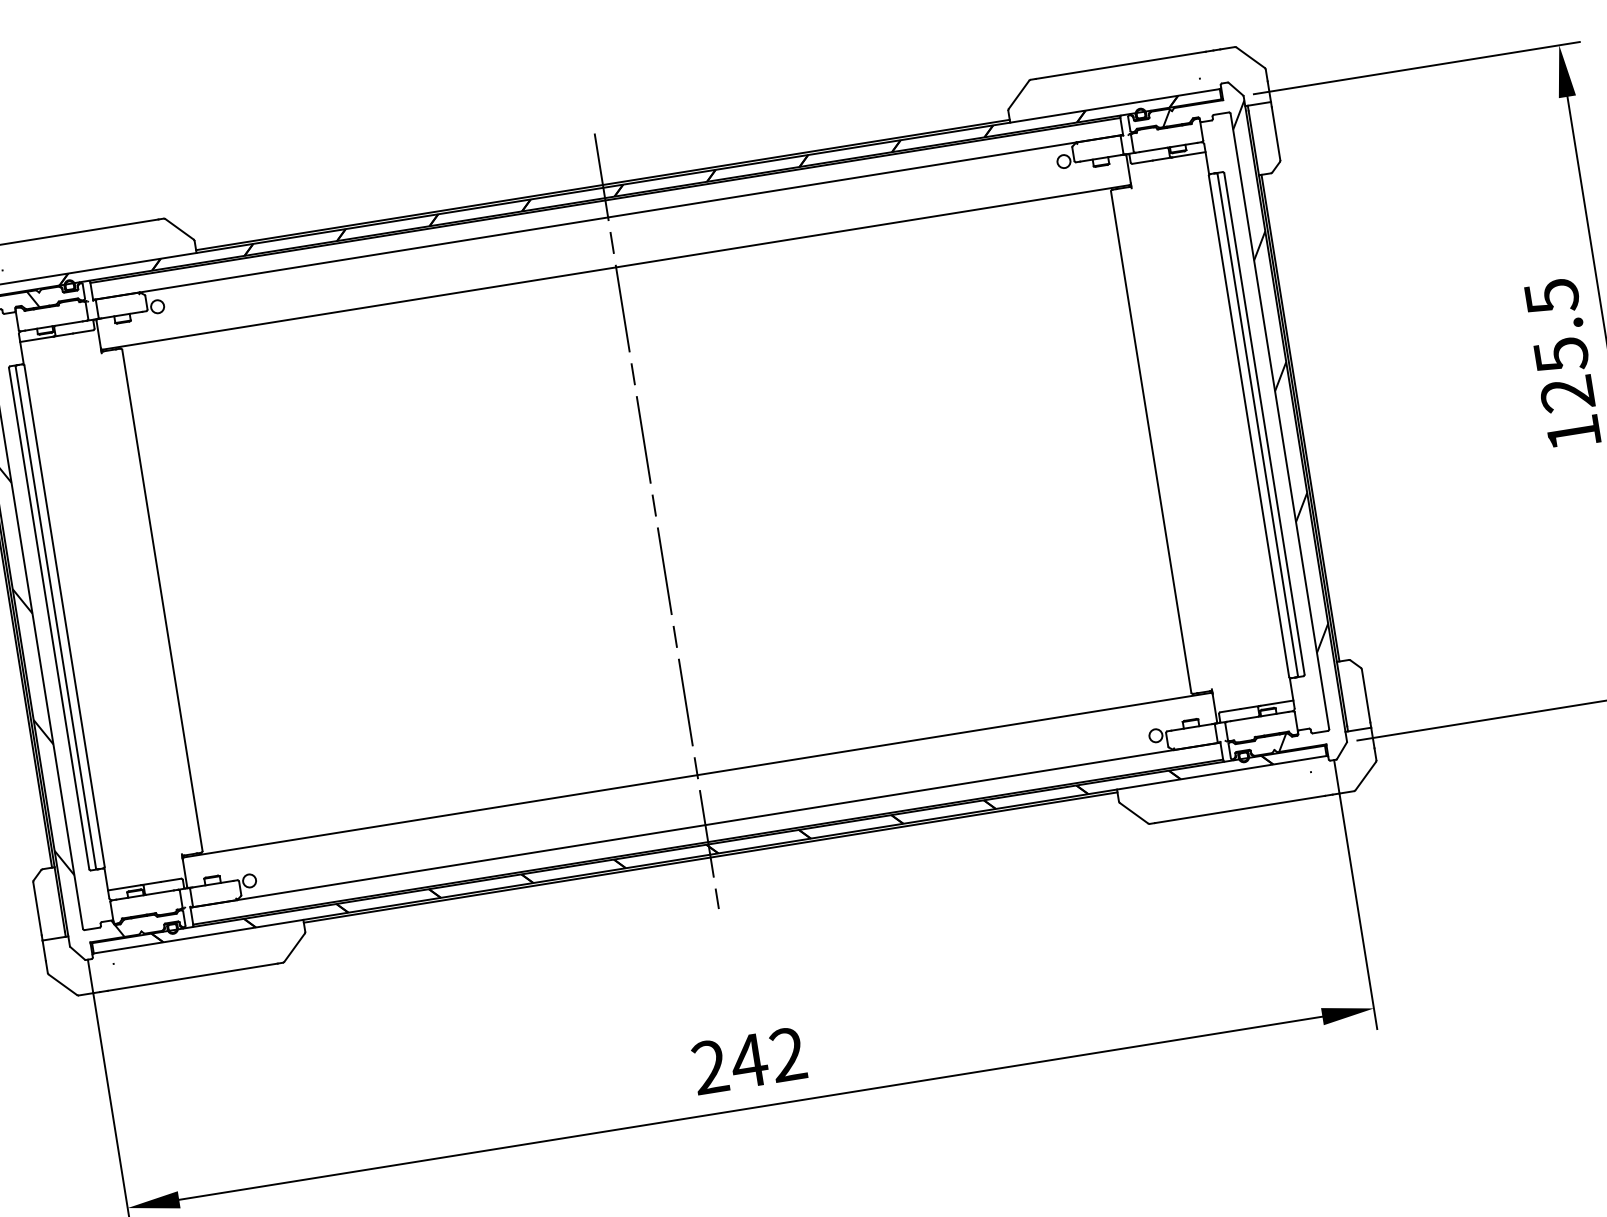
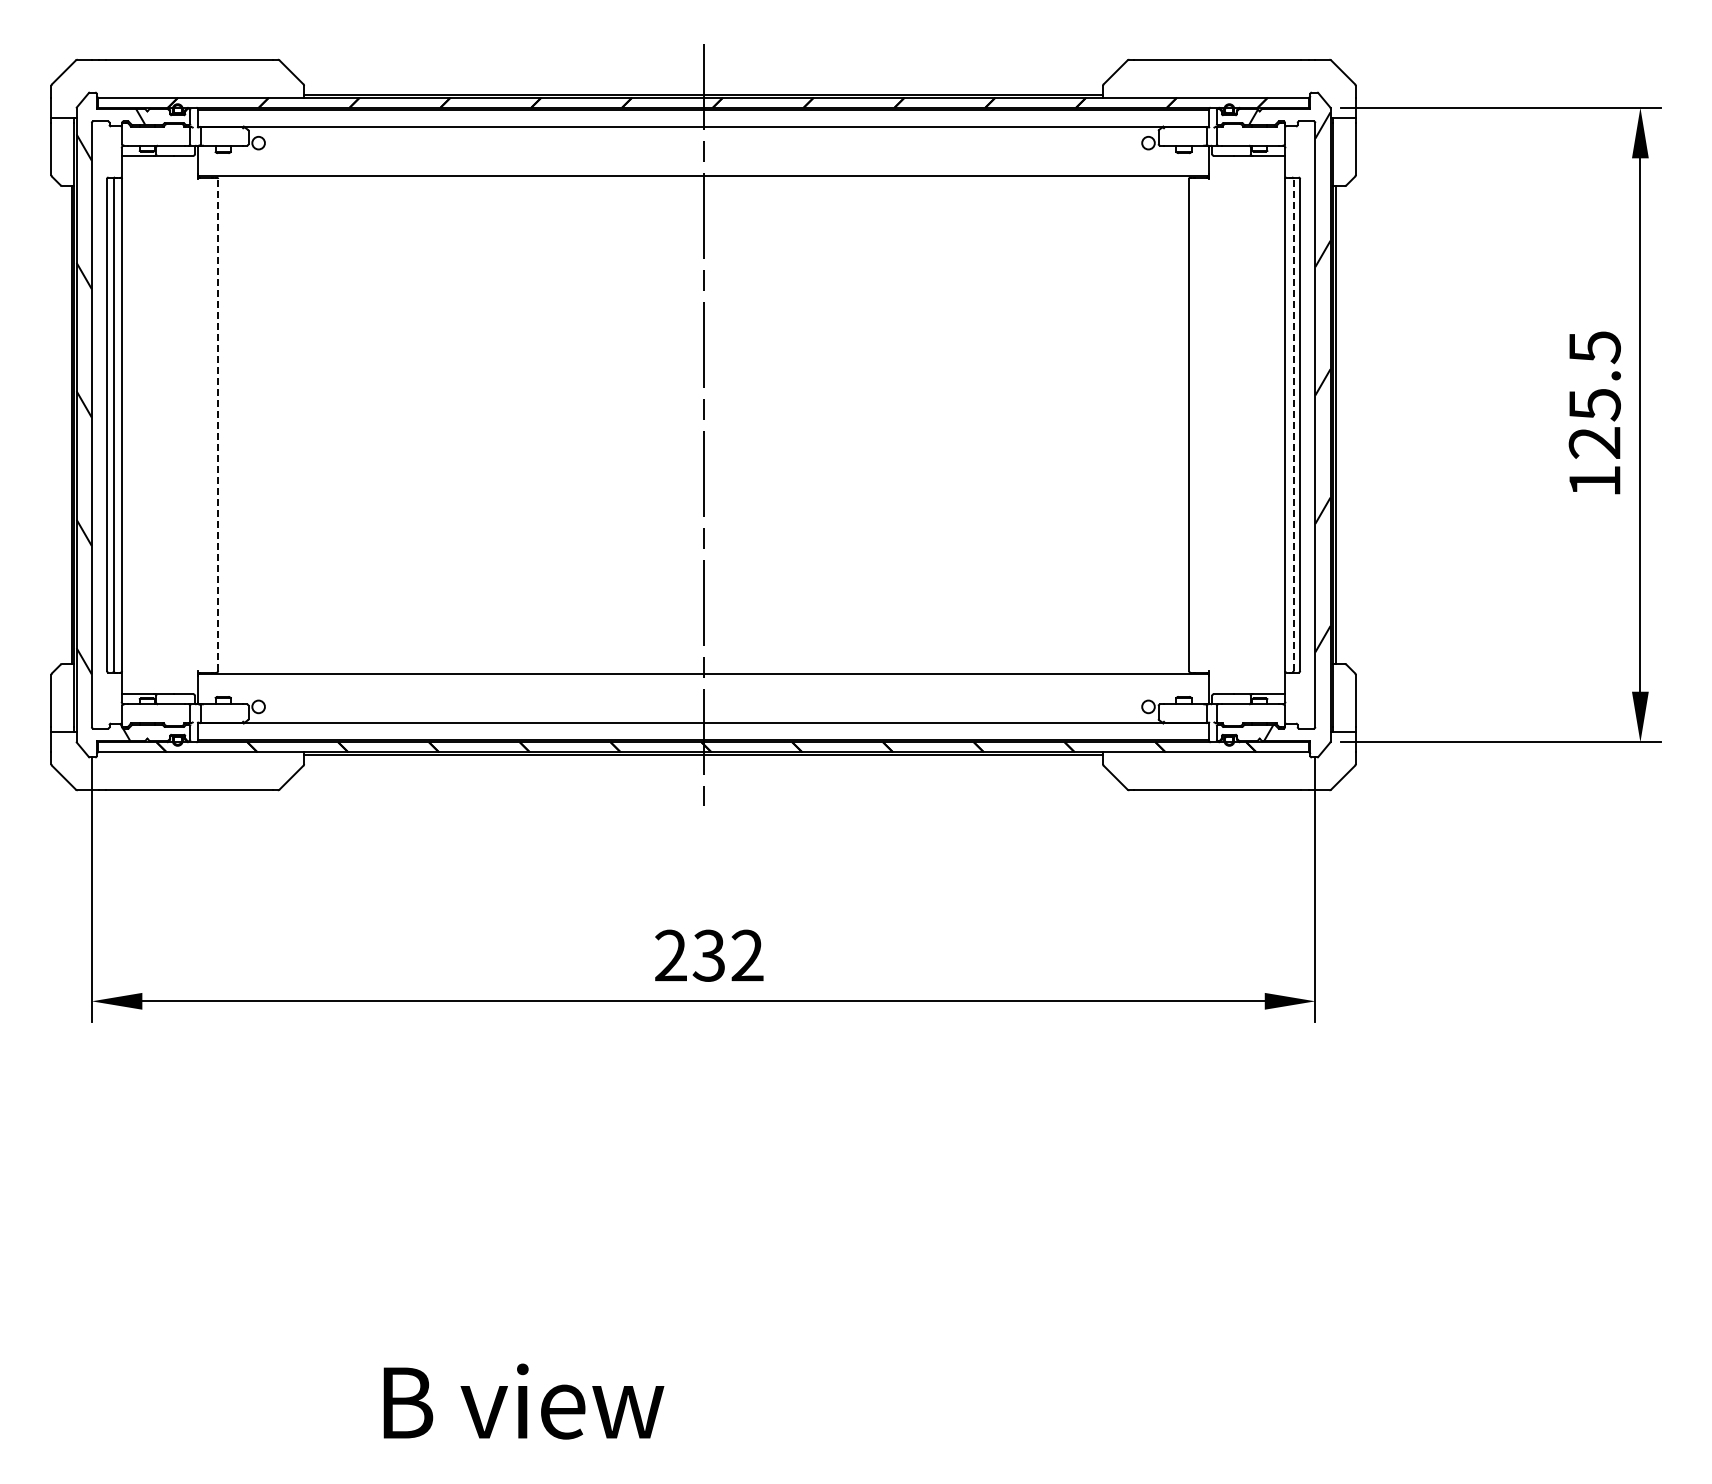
line: (1257, 425) -> (1293, 425), solid -> dashed
line: (162, 600) -> (218, 425), solid -> dashed
text: (748, 1060) -> (708, 955), 242 -> 232

